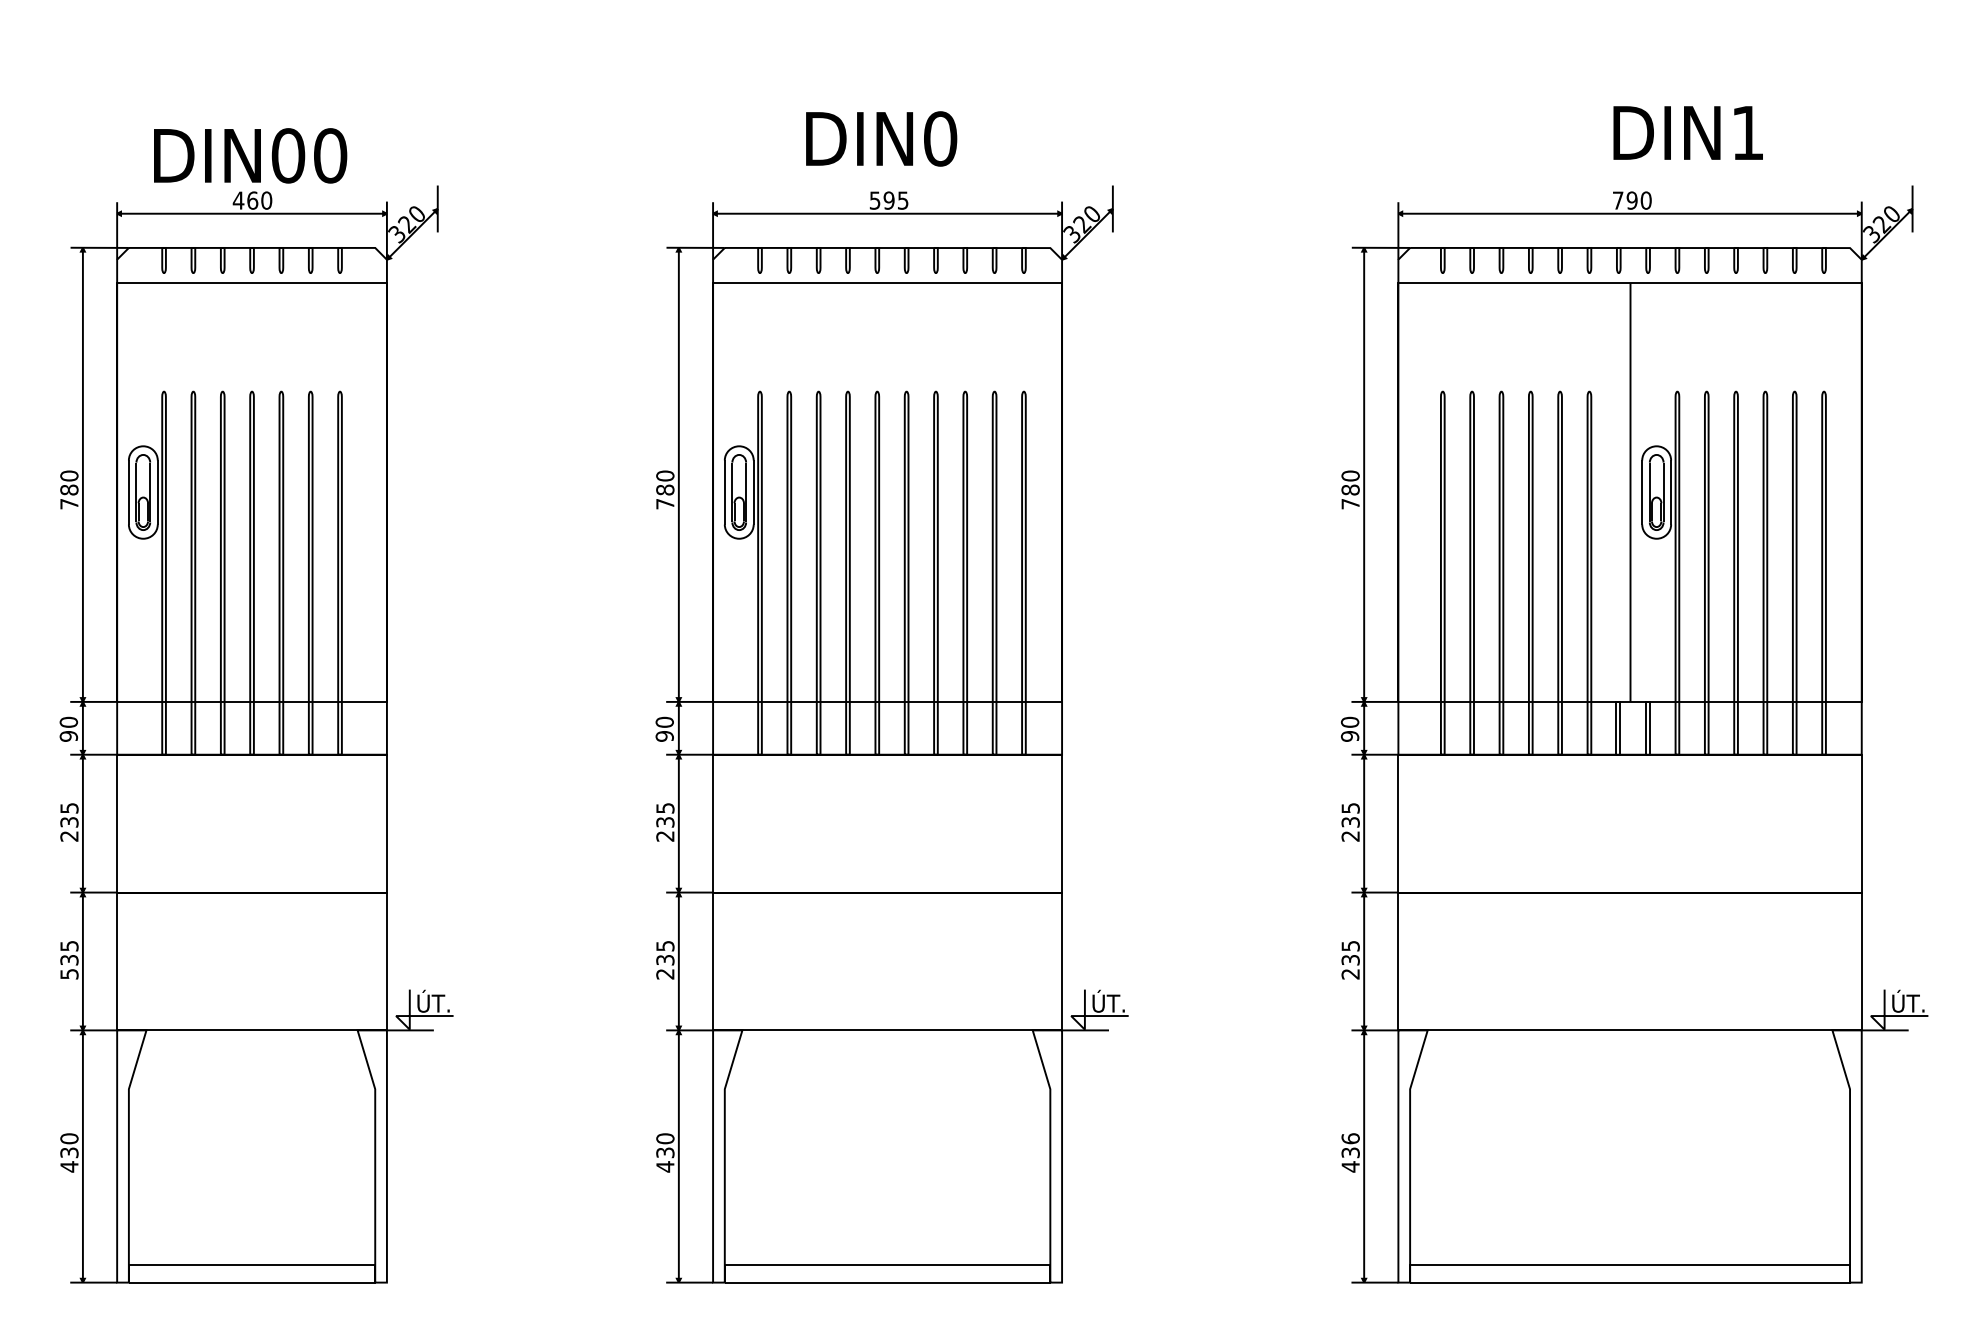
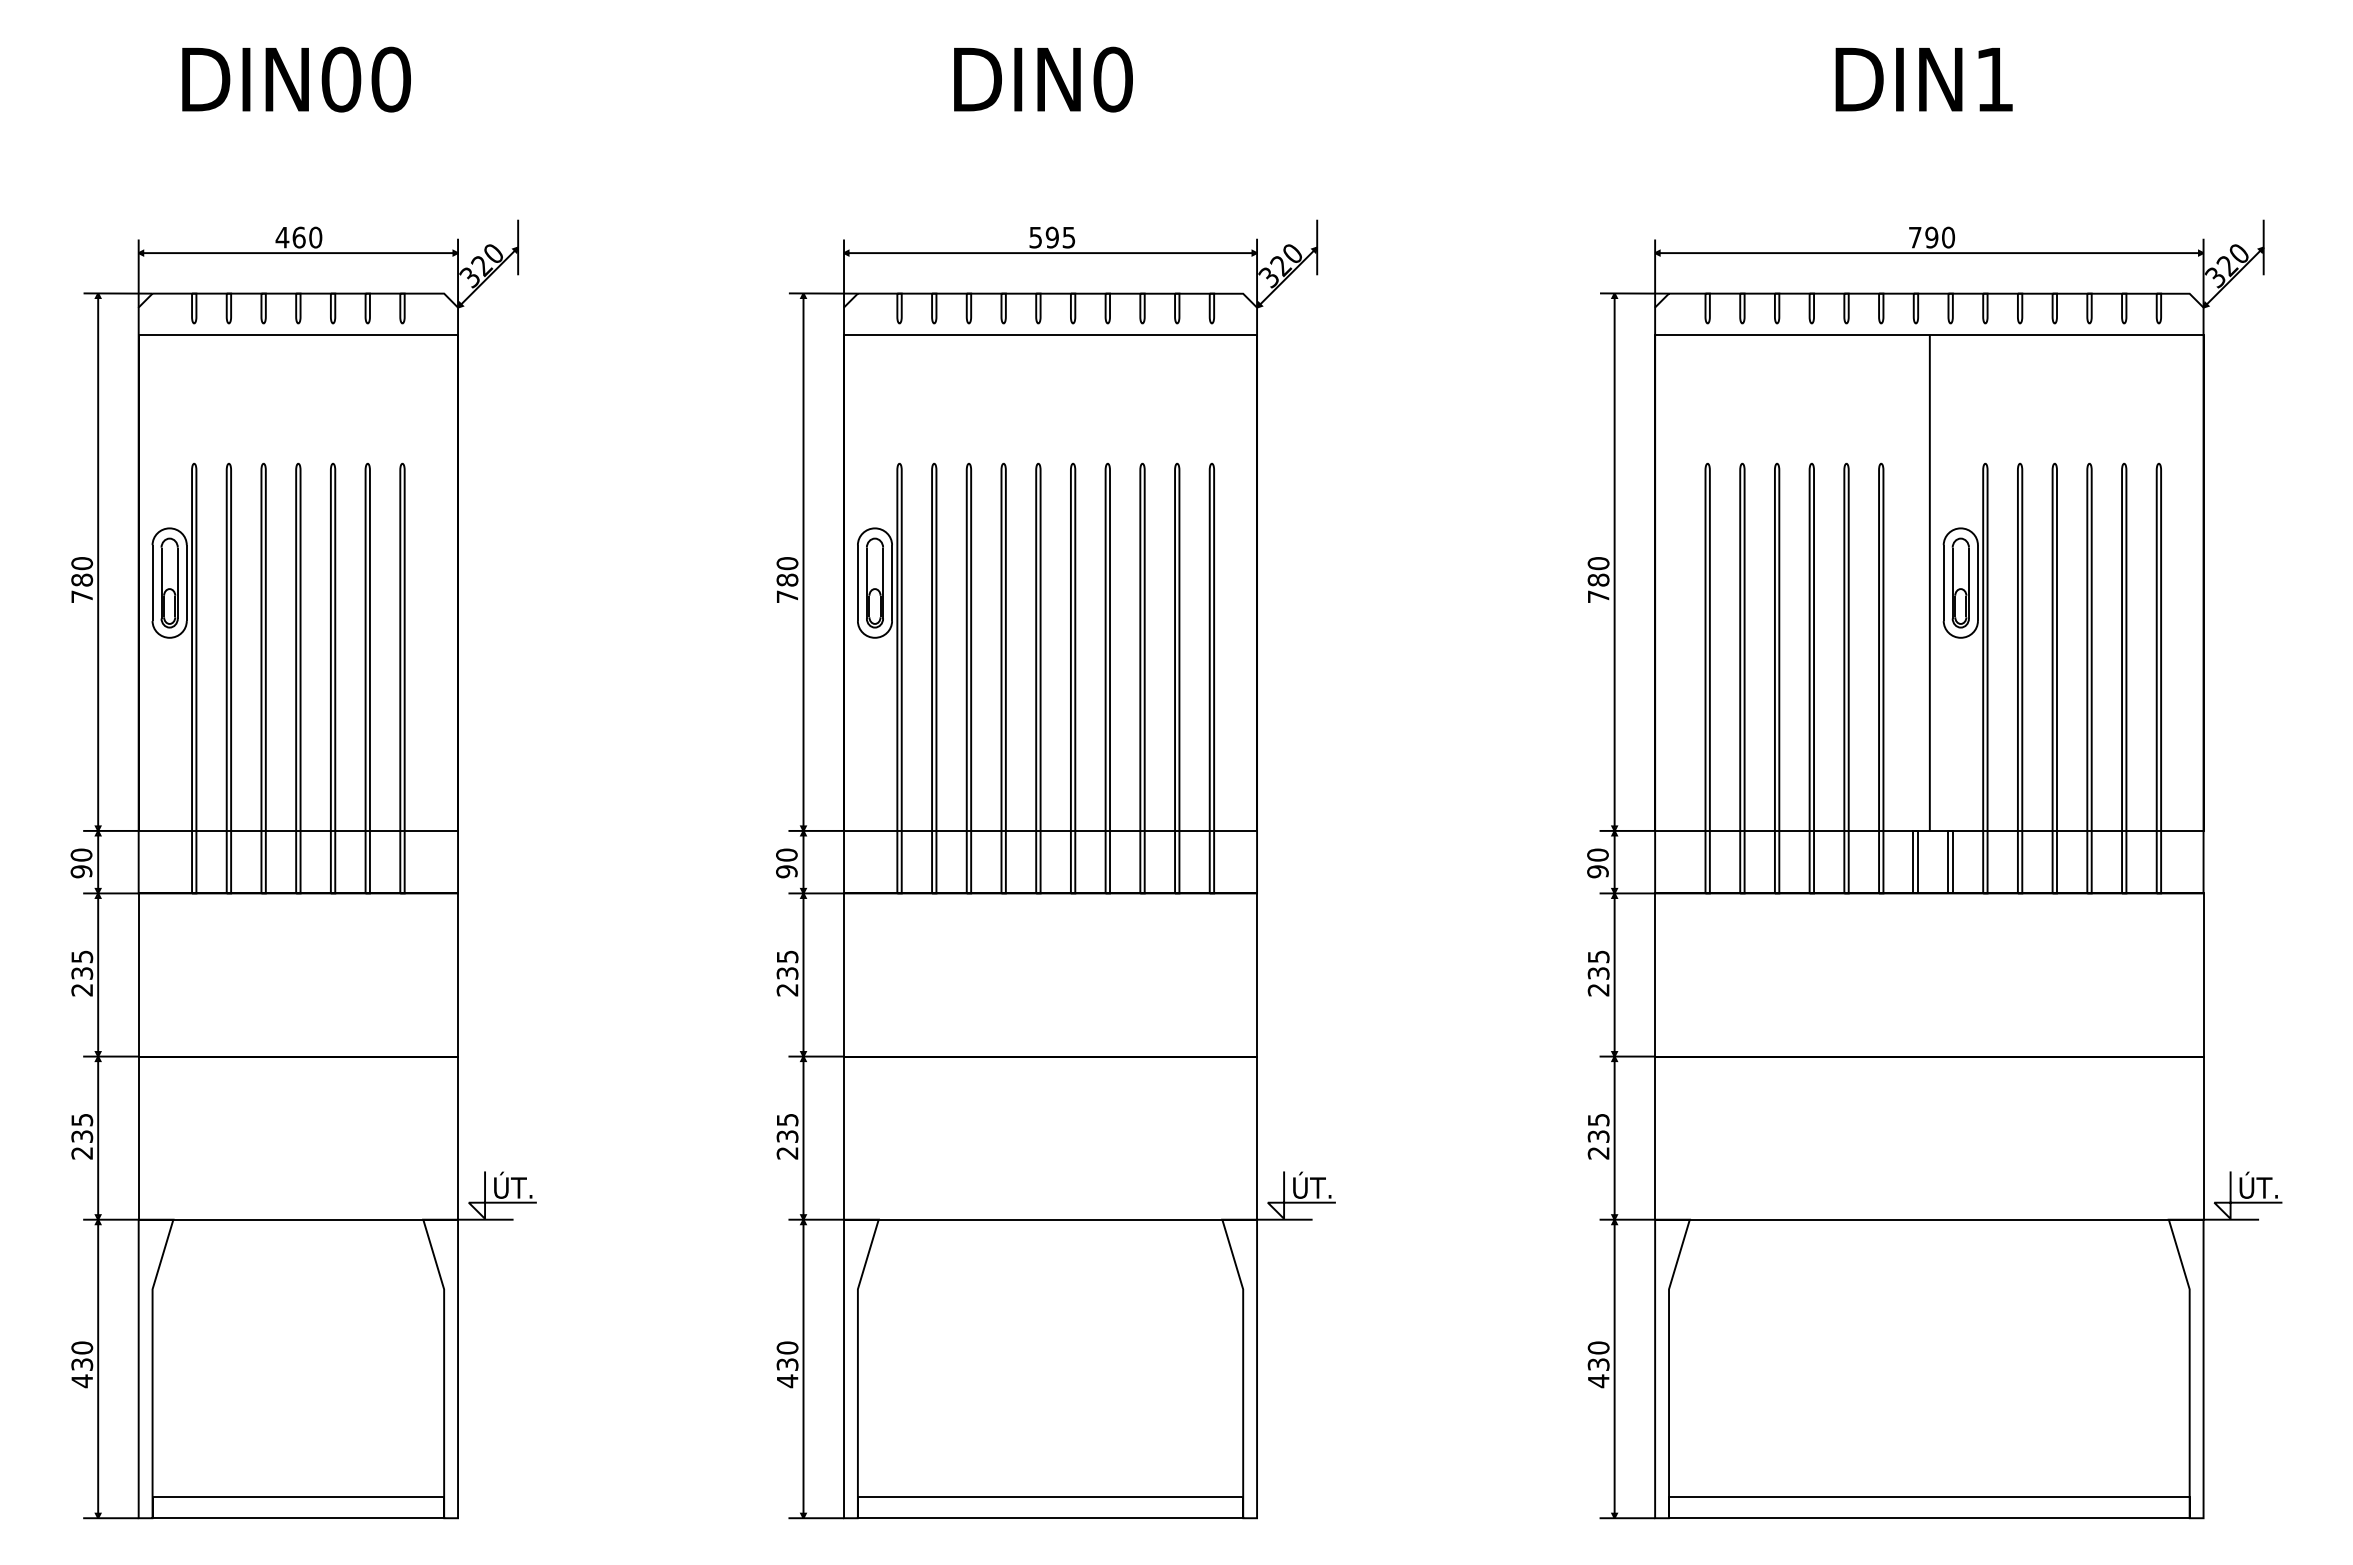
text: (1687, 132) -> (1923, 79), moved
text: (881, 138) -> (1043, 79), moved
text: (250, 155) -> (296, 79), moved
text: (69, 974) -> (82, 1153), 535 -> 235
text: (1350, 1138) -> (1598, 1347), 436 -> 430

